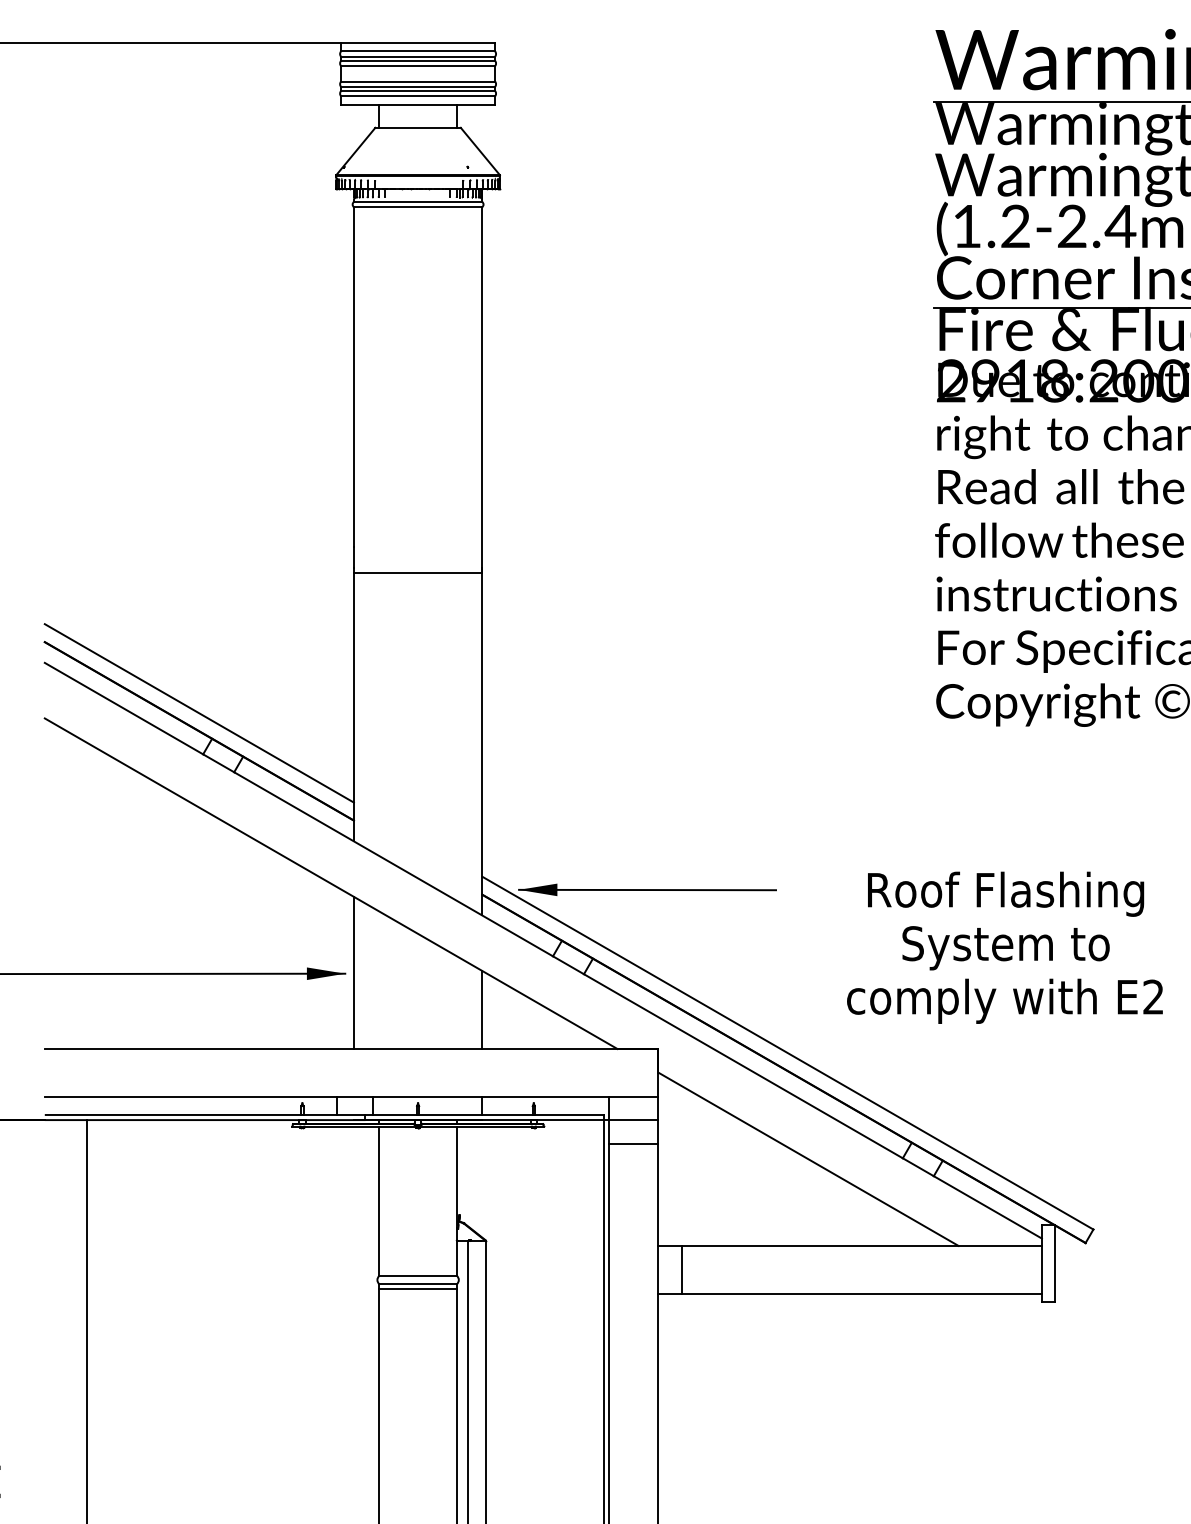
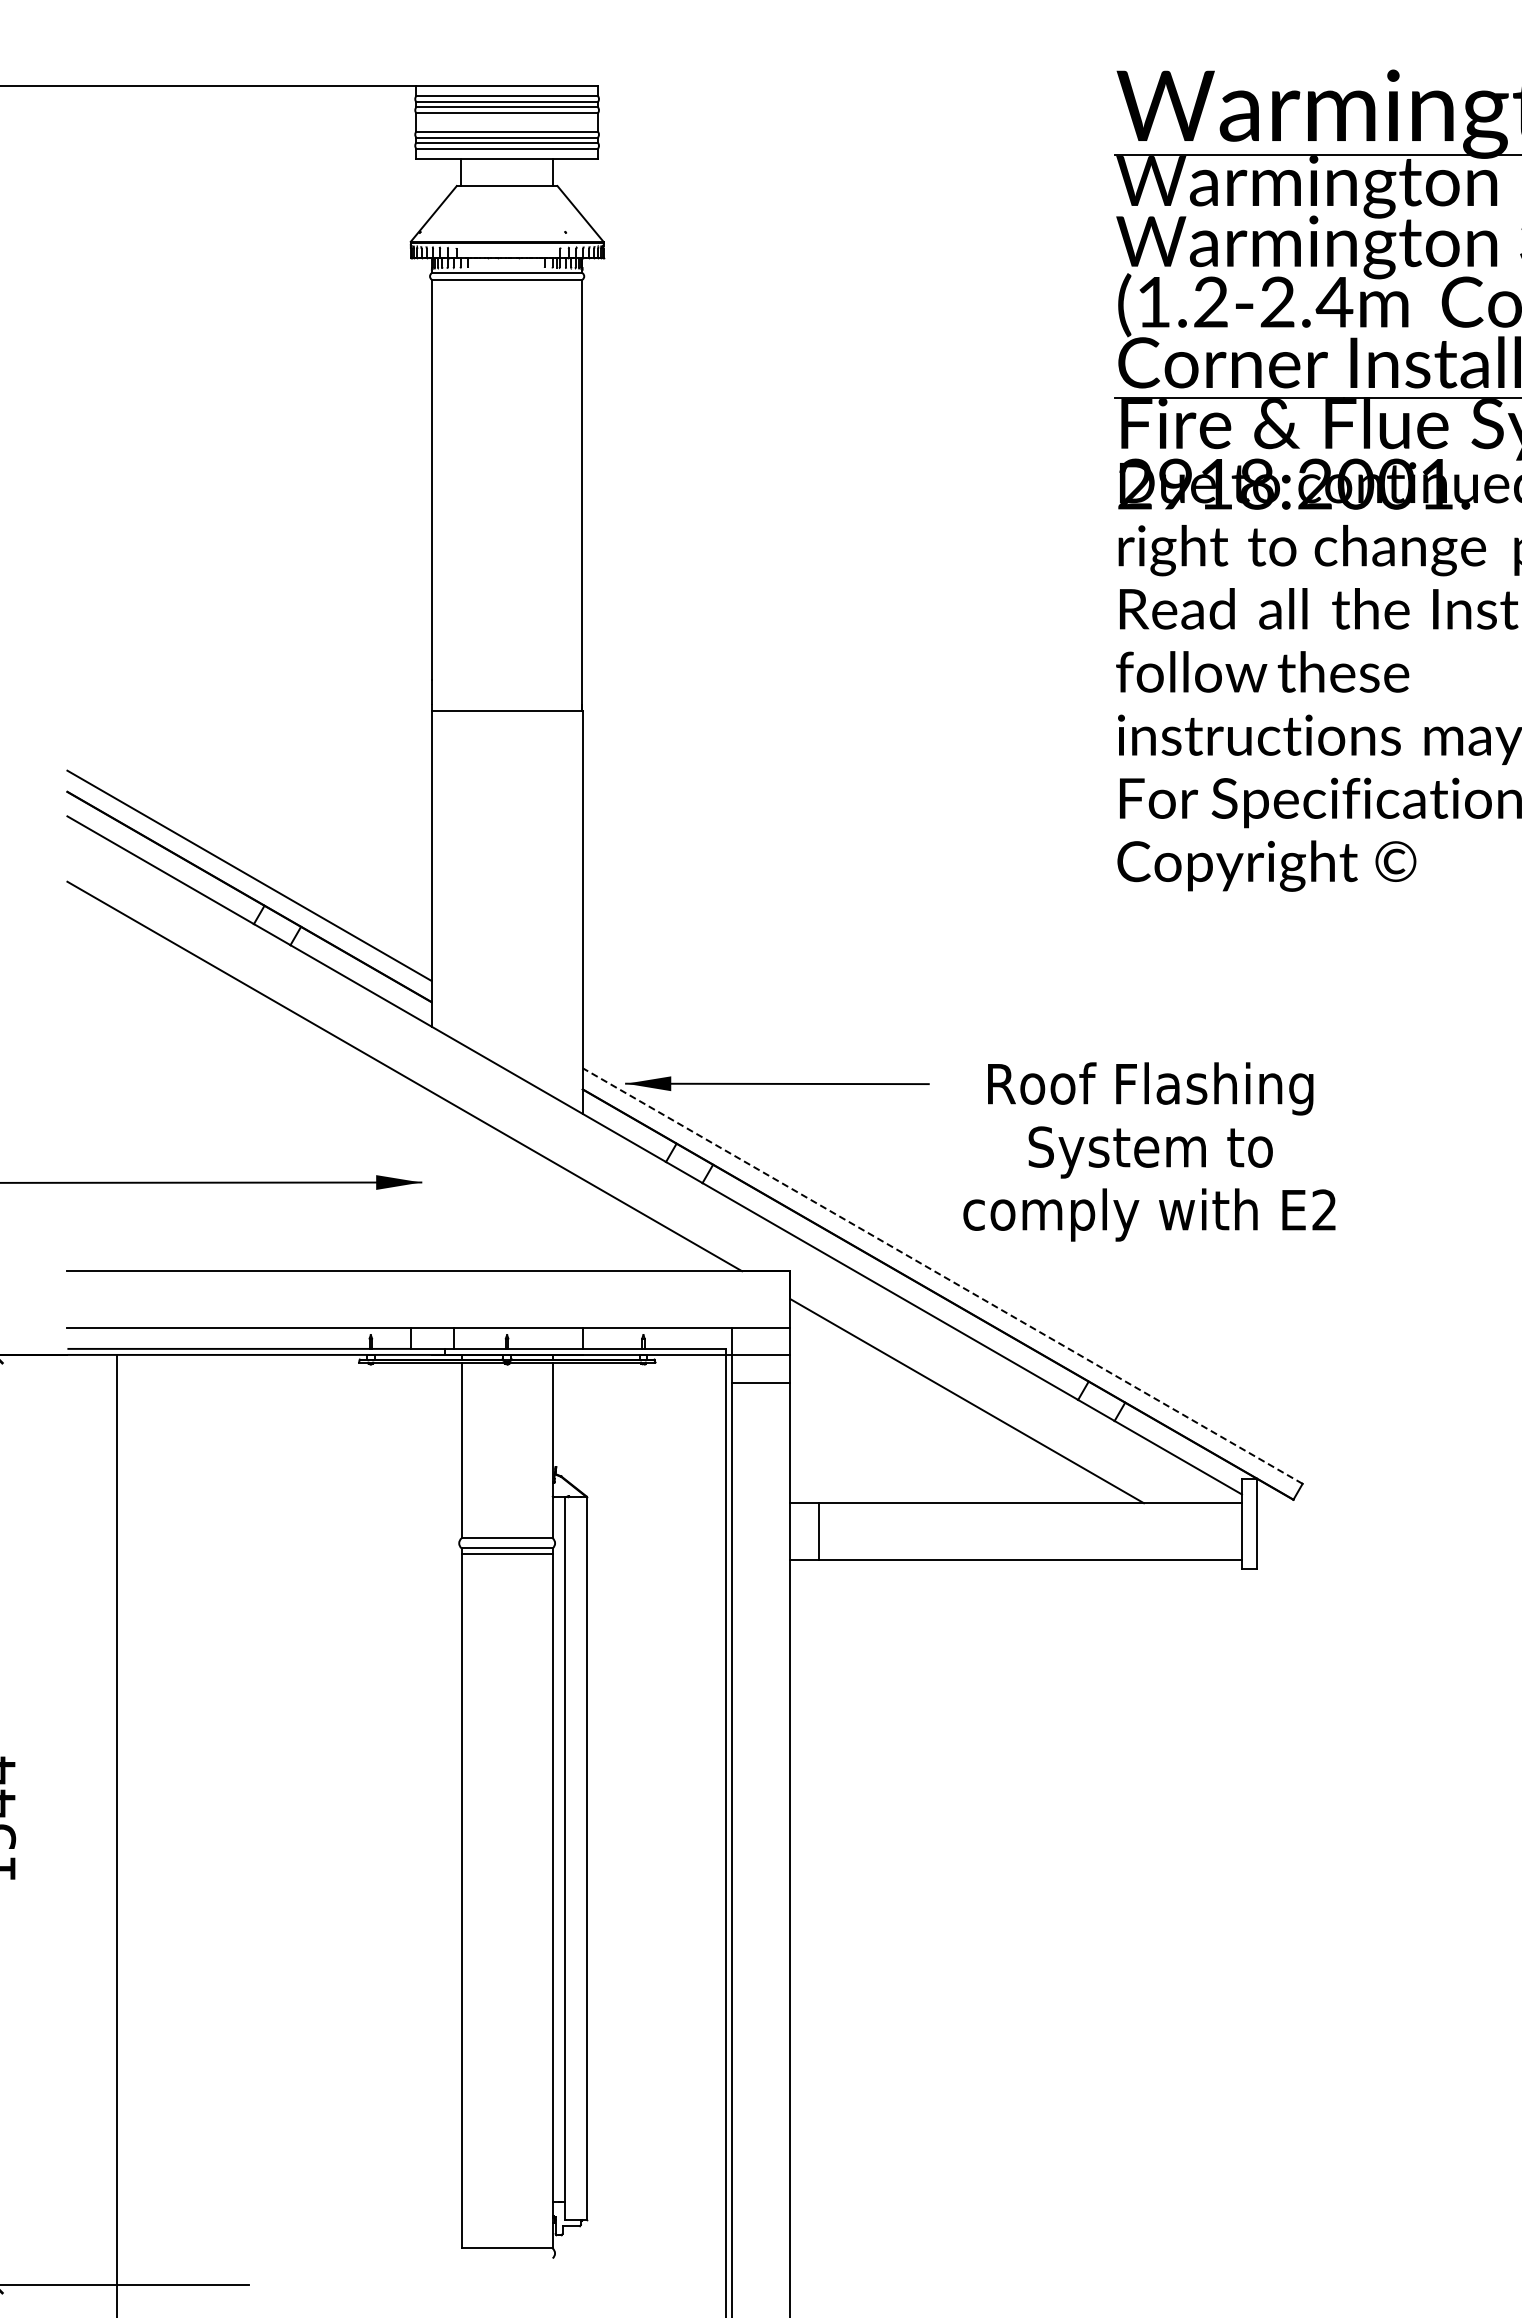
text: (1005, 947) -> (1149, 1151), moved
line: (353, 972) -> (431, 1181), removed
line: (482, 1010) -> (582, 1225), removed
line: (787, 1053) -> (942, 1276), solid -> dashed

